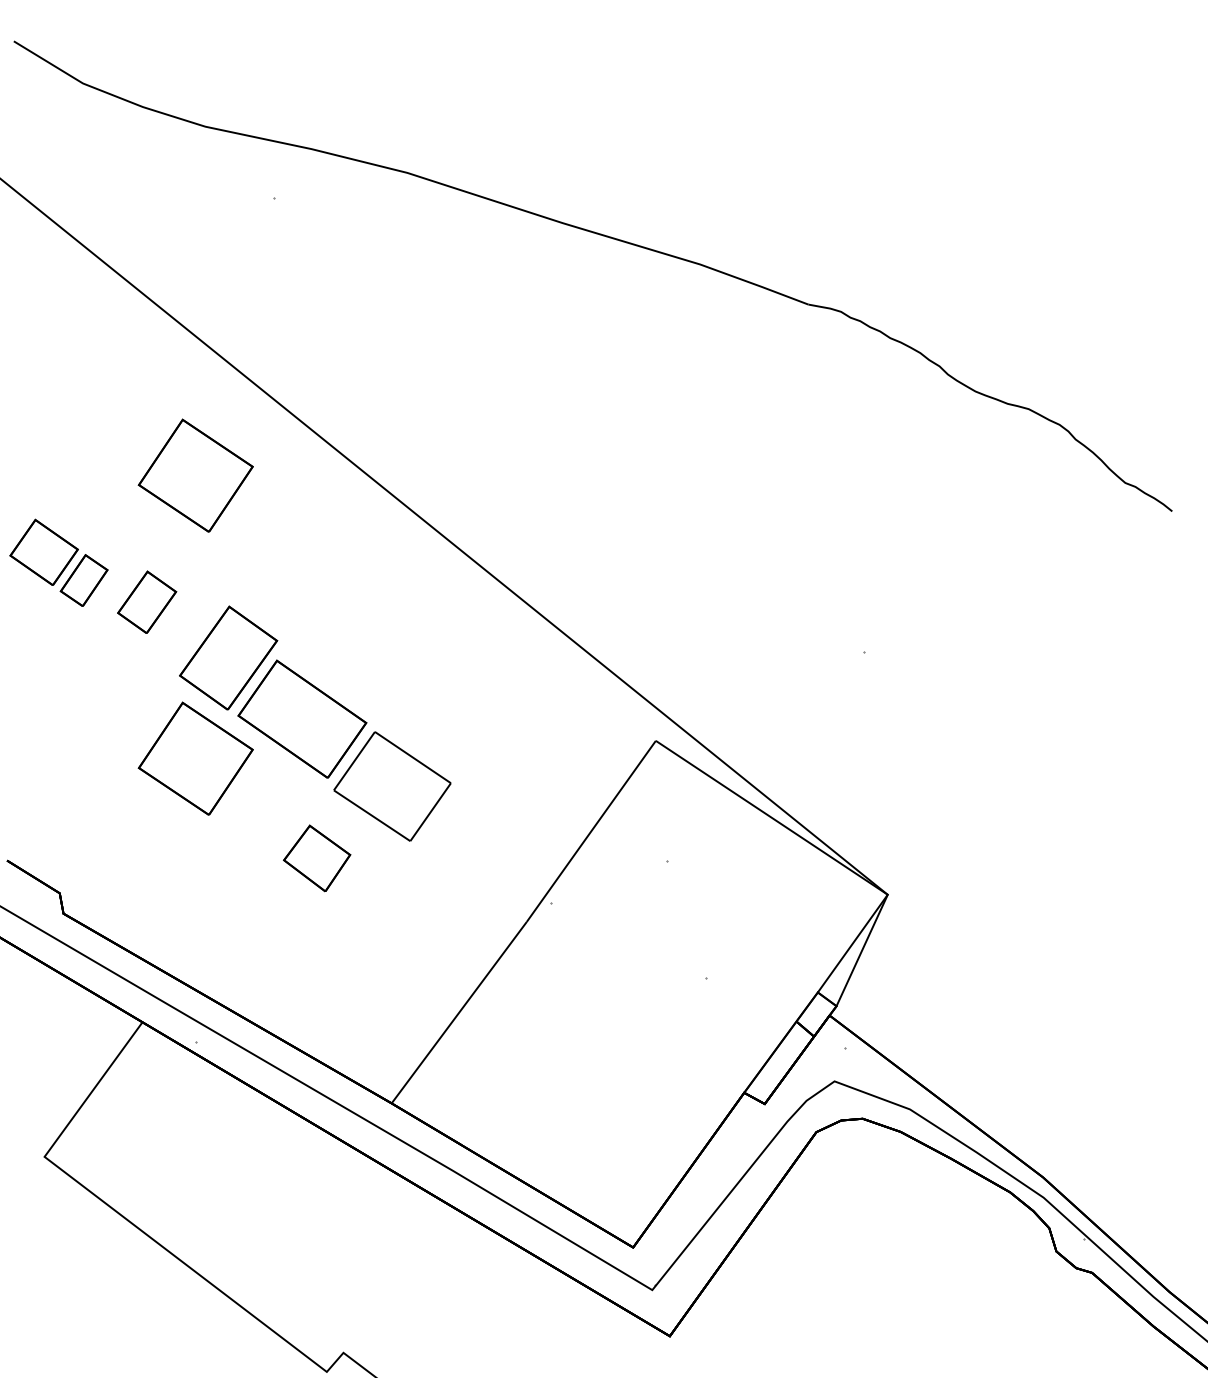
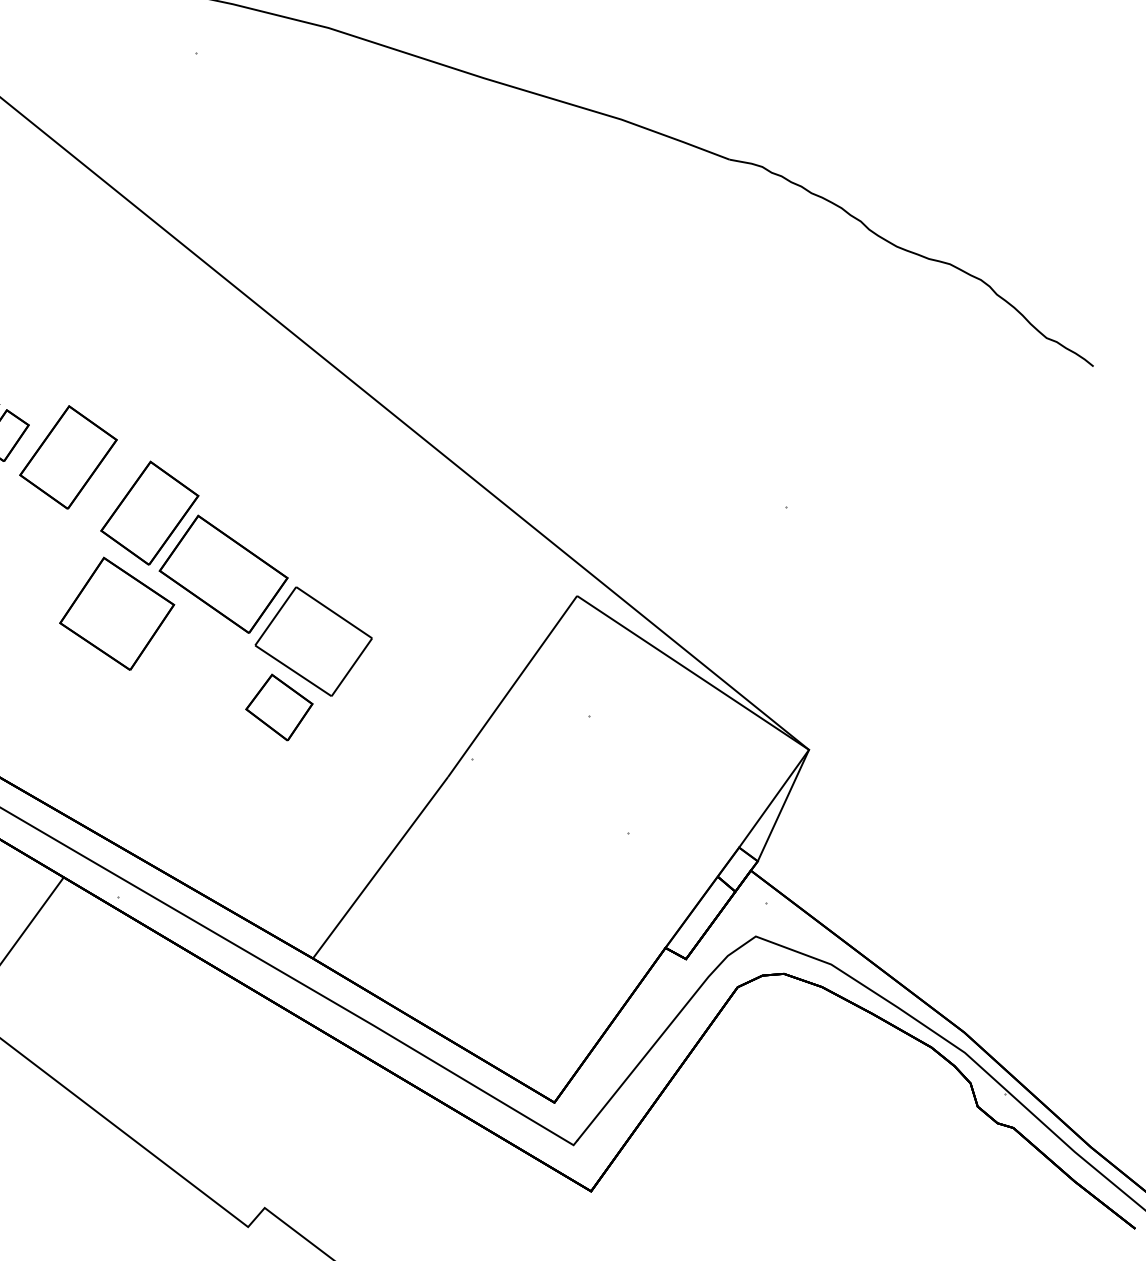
part: (195, 475) -> (116, 330), removed
part: (146, 602) -> (67, 457), size x1.67
part: (317, 858) -> (279, 707), moved

